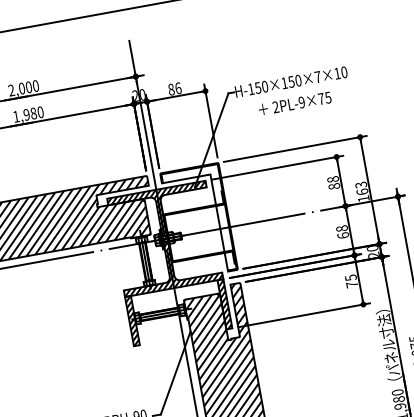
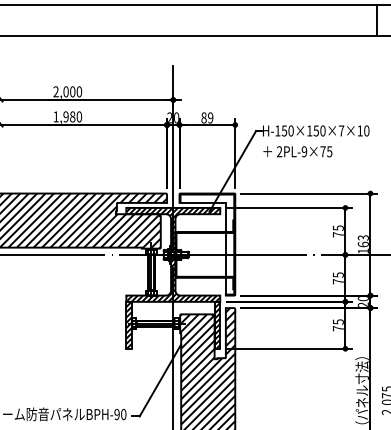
text: (178, 87) -> (210, 117), 86 -> 89
text: (294, 103) -> (297, 151), moved
text: (332, 183) -> (337, 231), 88 -> 75
text: (341, 232) -> (337, 278), 68 -> 75

